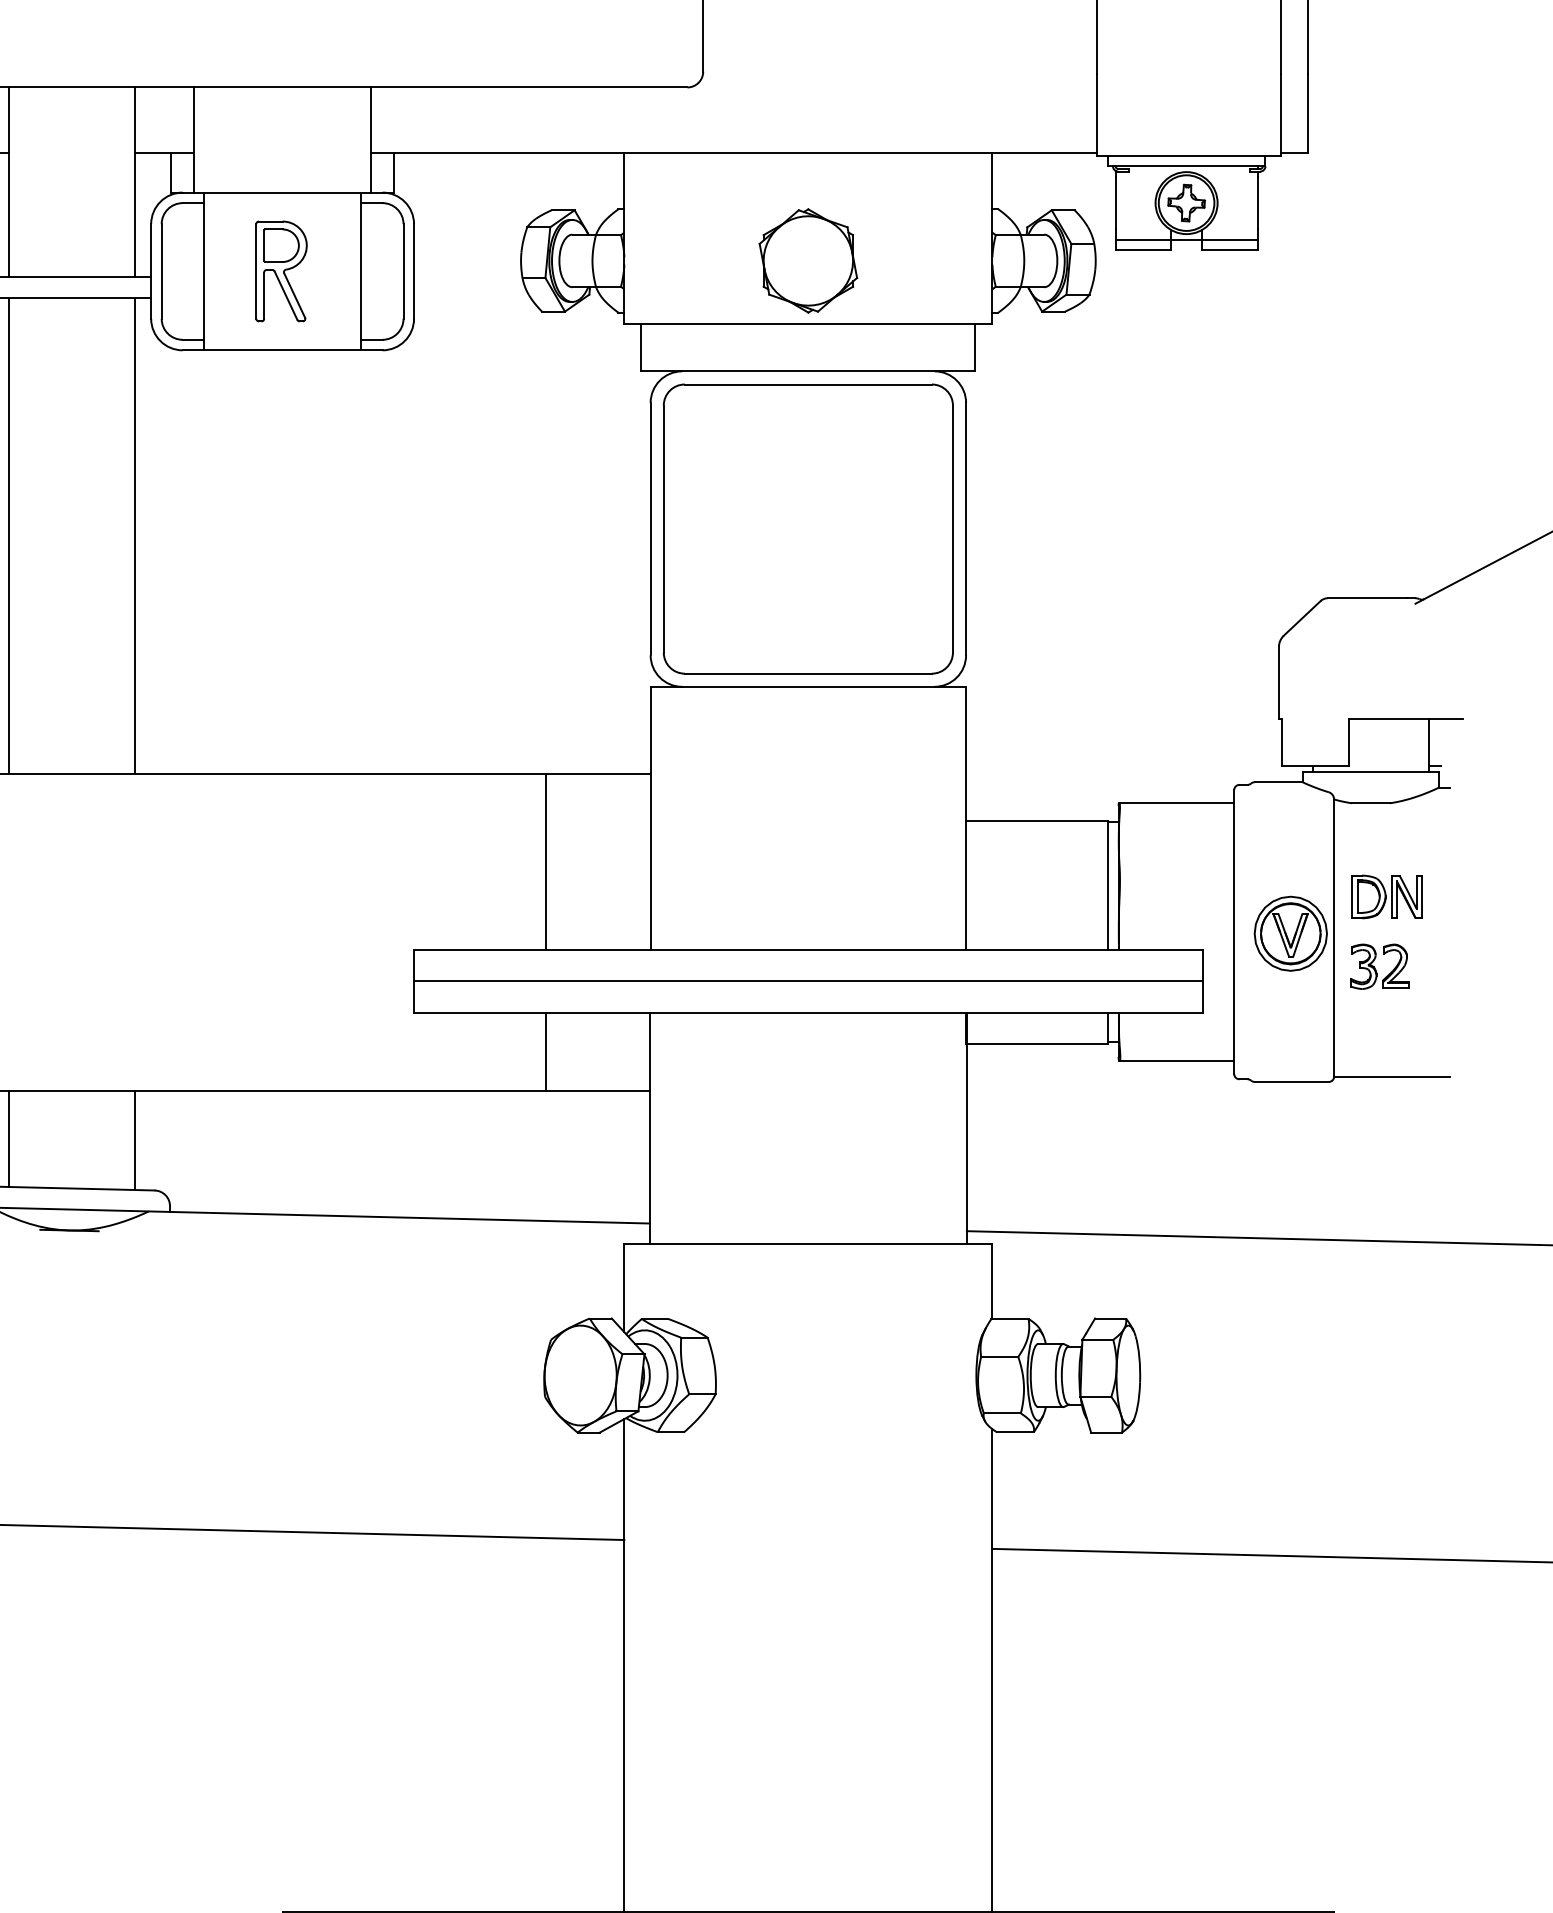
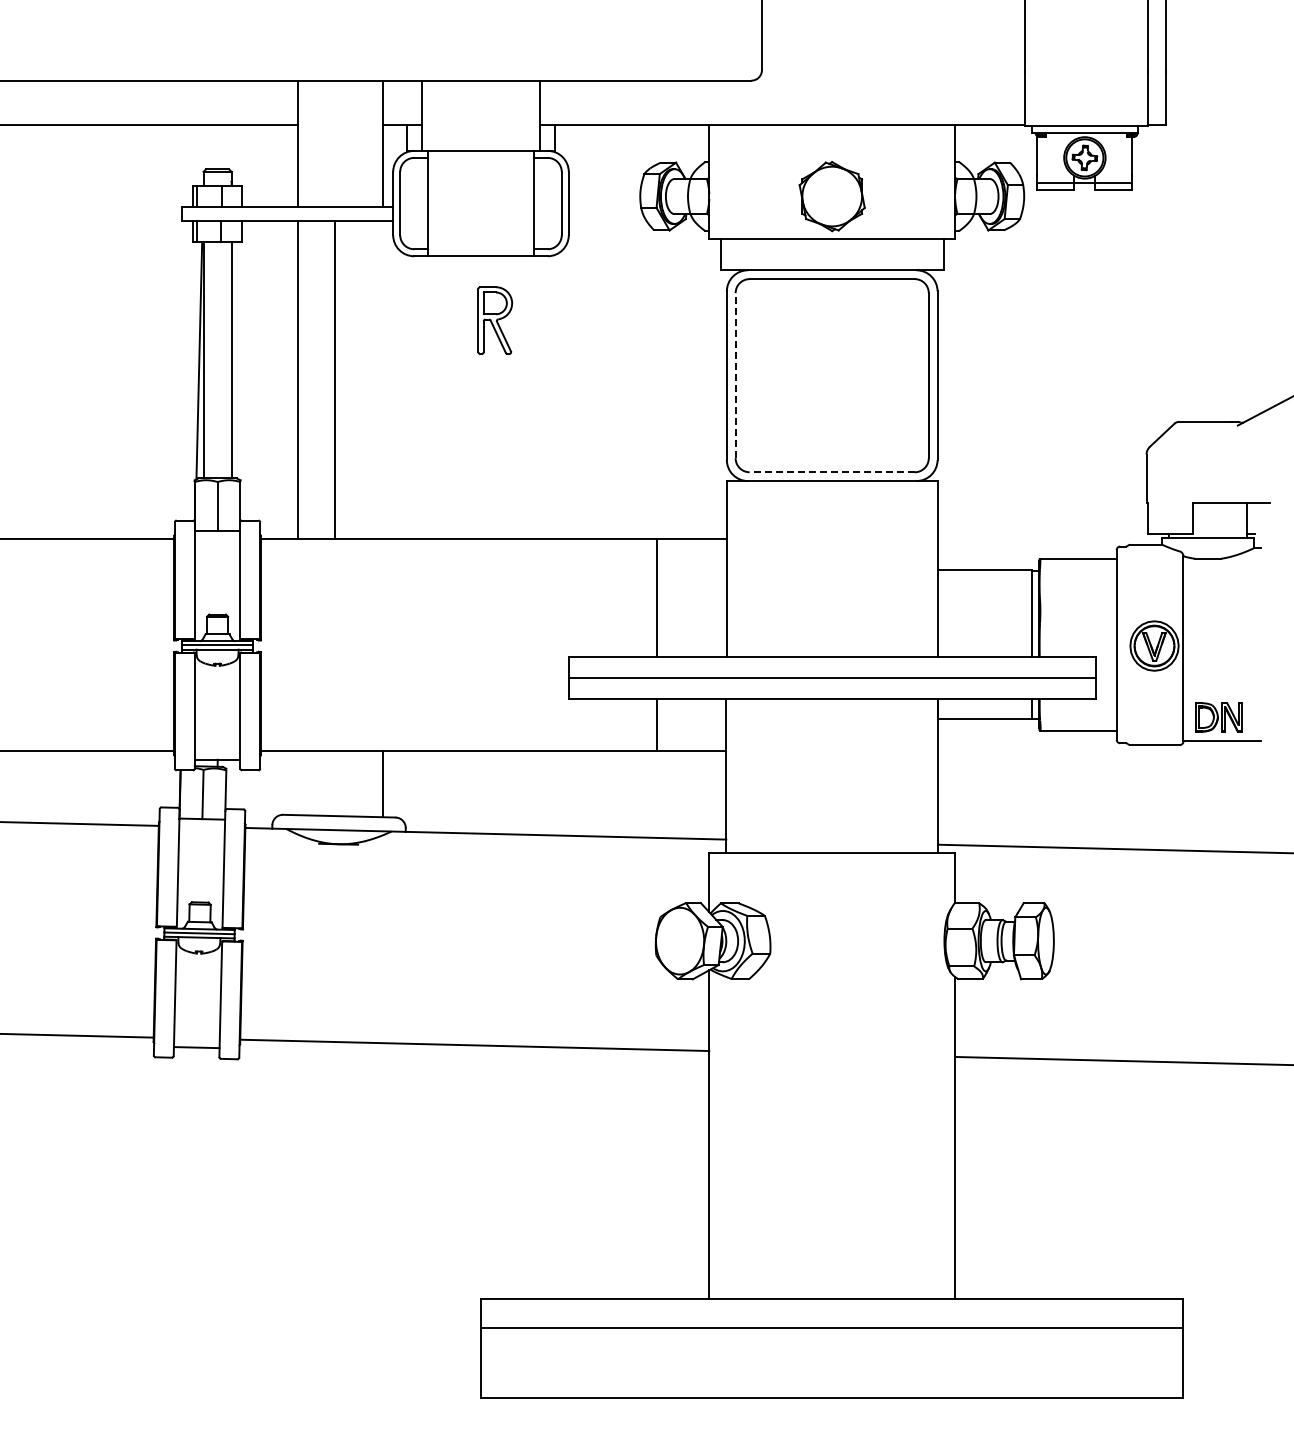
part: (281, 271) -> (495, 320), moved
line: (663, 528) -> (735, 375), solid -> dashed
line: (135, 536) -> (334, 380), moved
line: (808, 674) -> (832, 472), solid -> dashed
part: (1386, 897) -> (1218, 717), moved
part: (1379, 965) -> (1213, 667), removed
line: (9, 1138) -> (298, 782), removed

